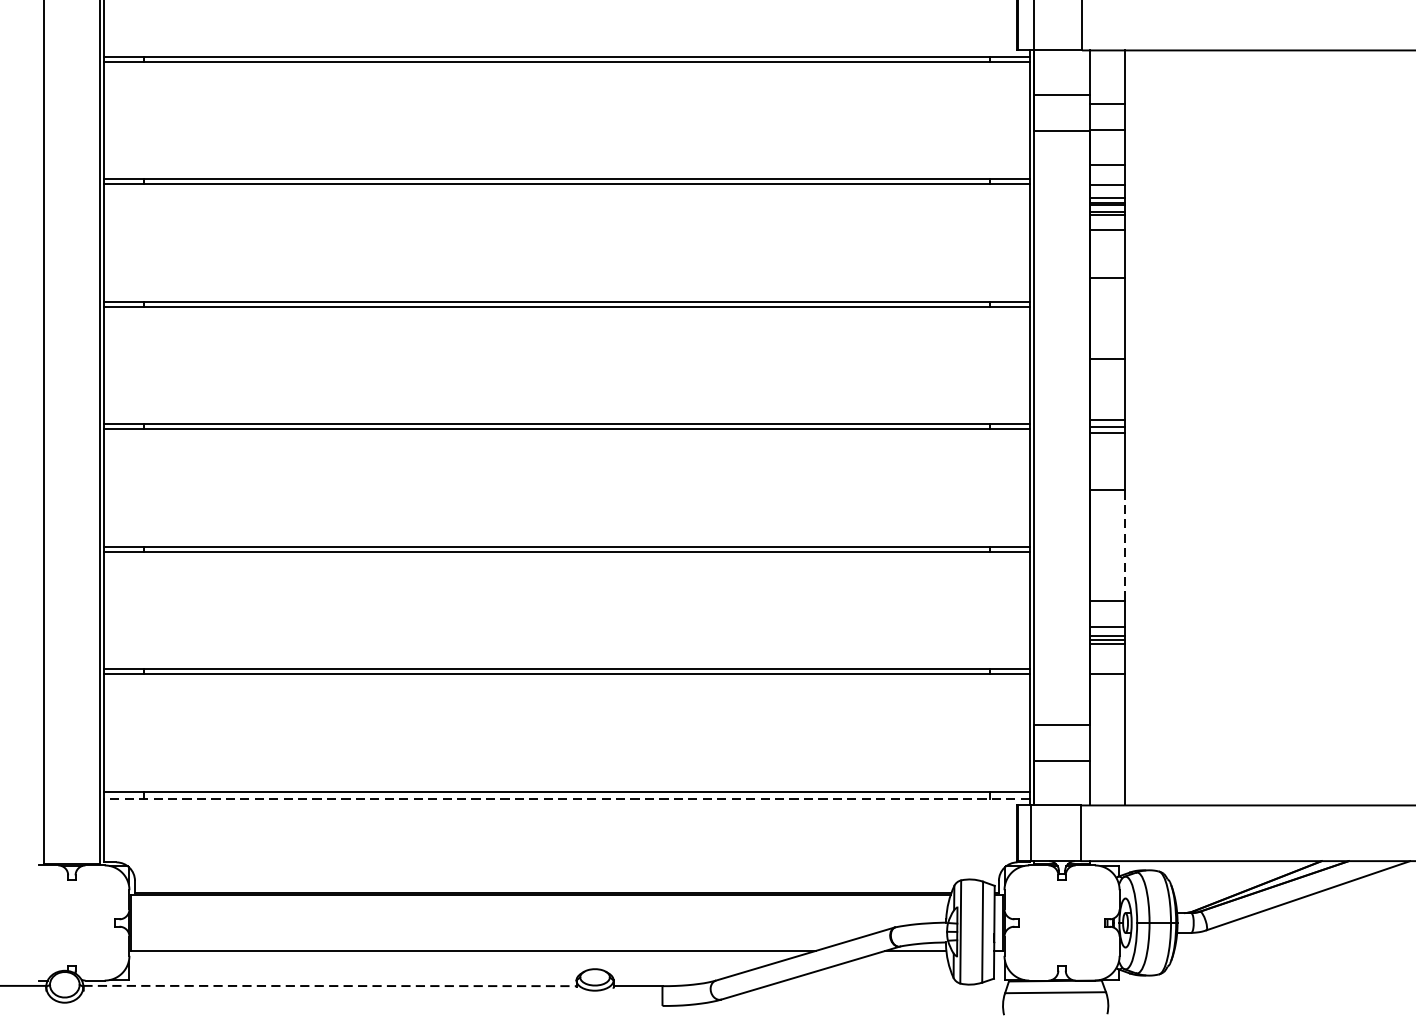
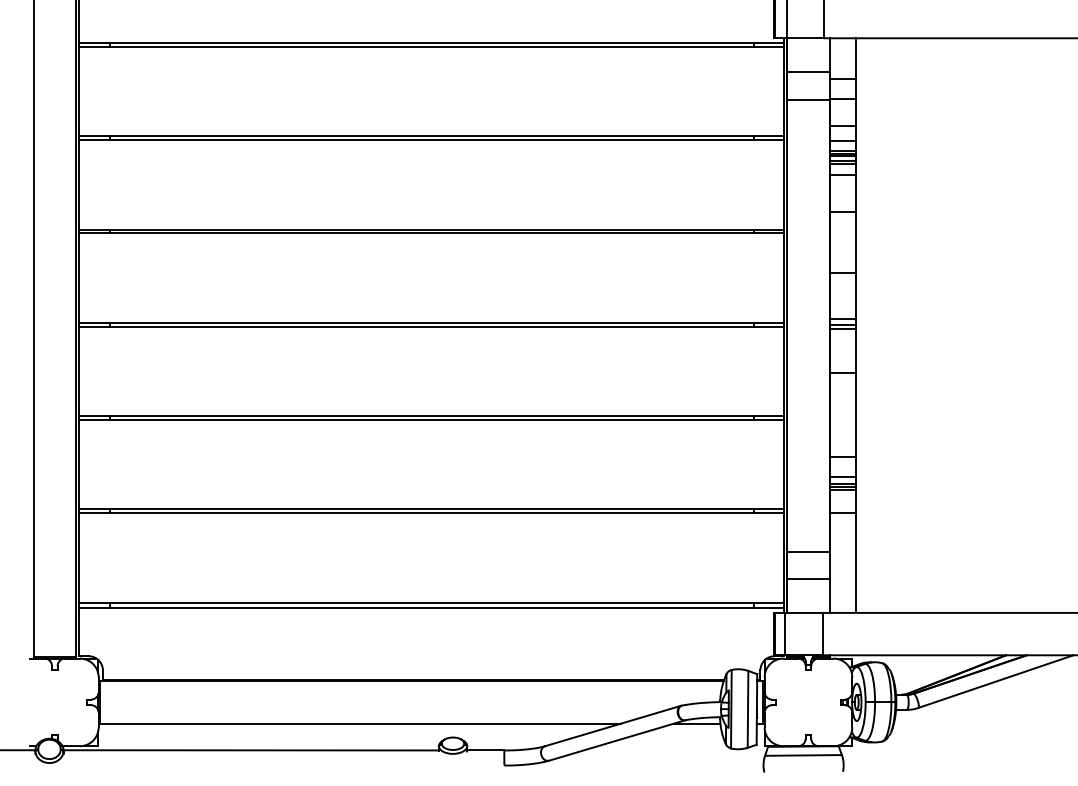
line: (1125, 546) -> (856, 415), dashed -> solid
line: (566, 799) -> (431, 608), dashed -> solid
line: (330, 986) -> (251, 750), dashed -> solid

